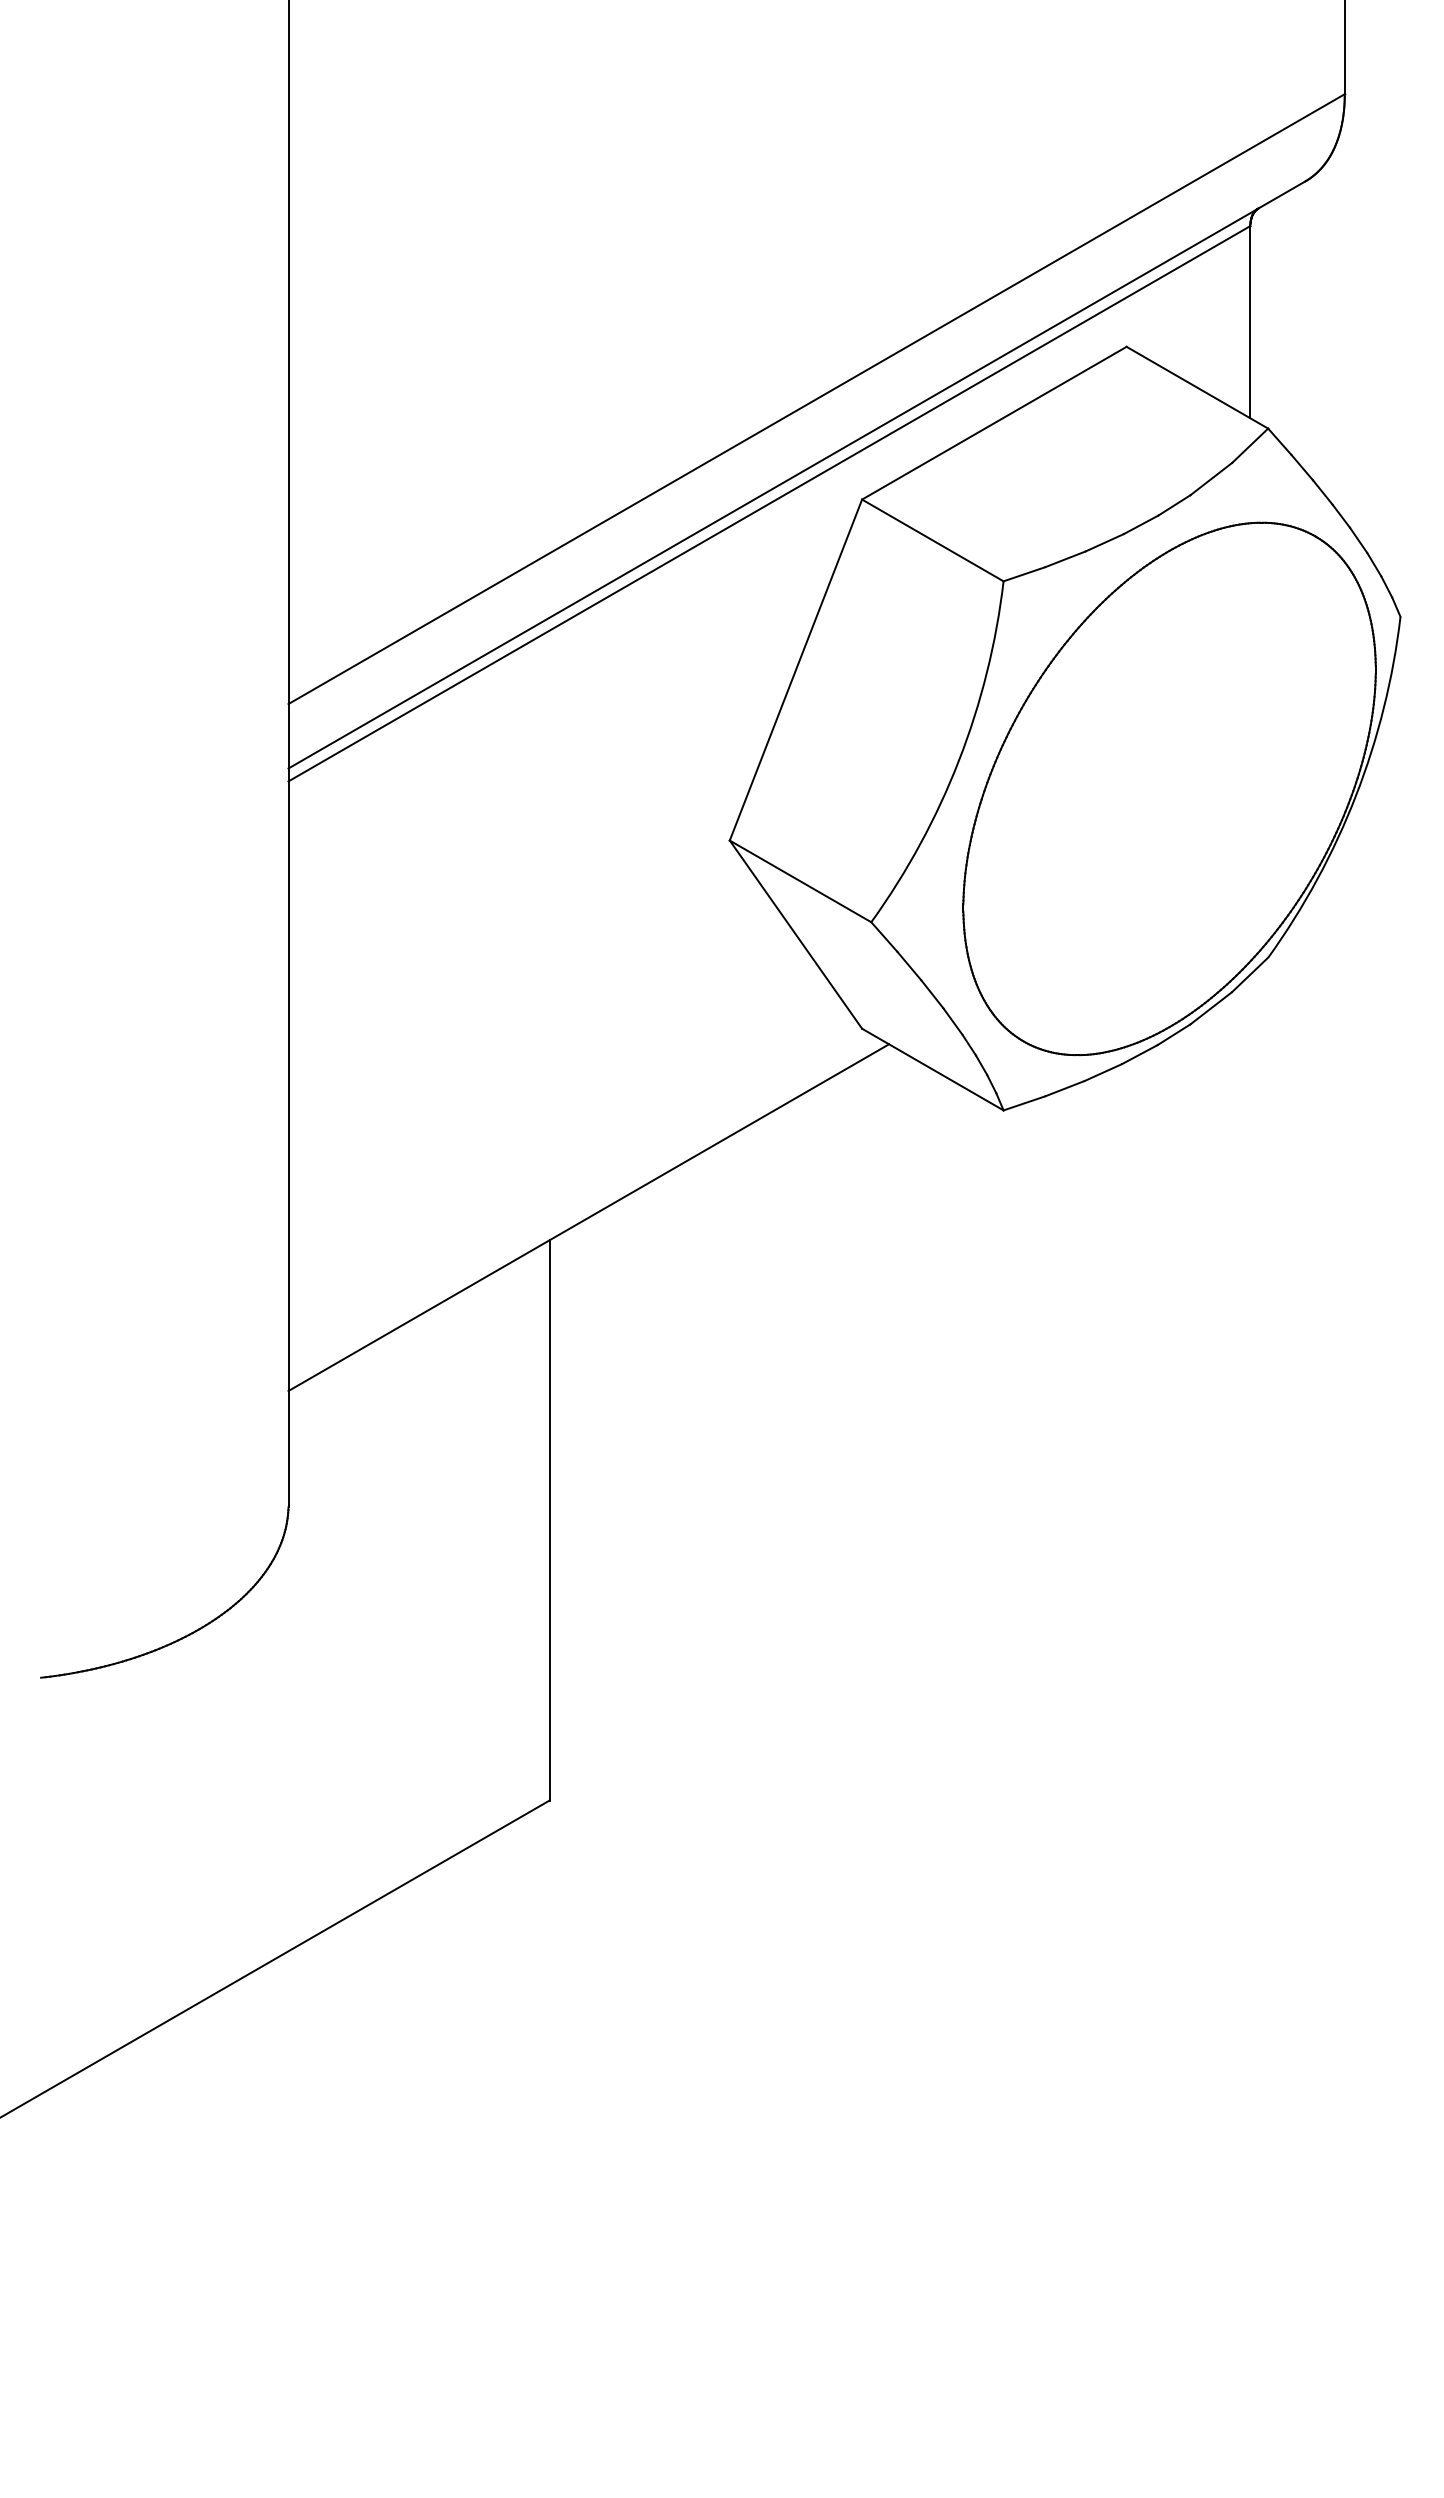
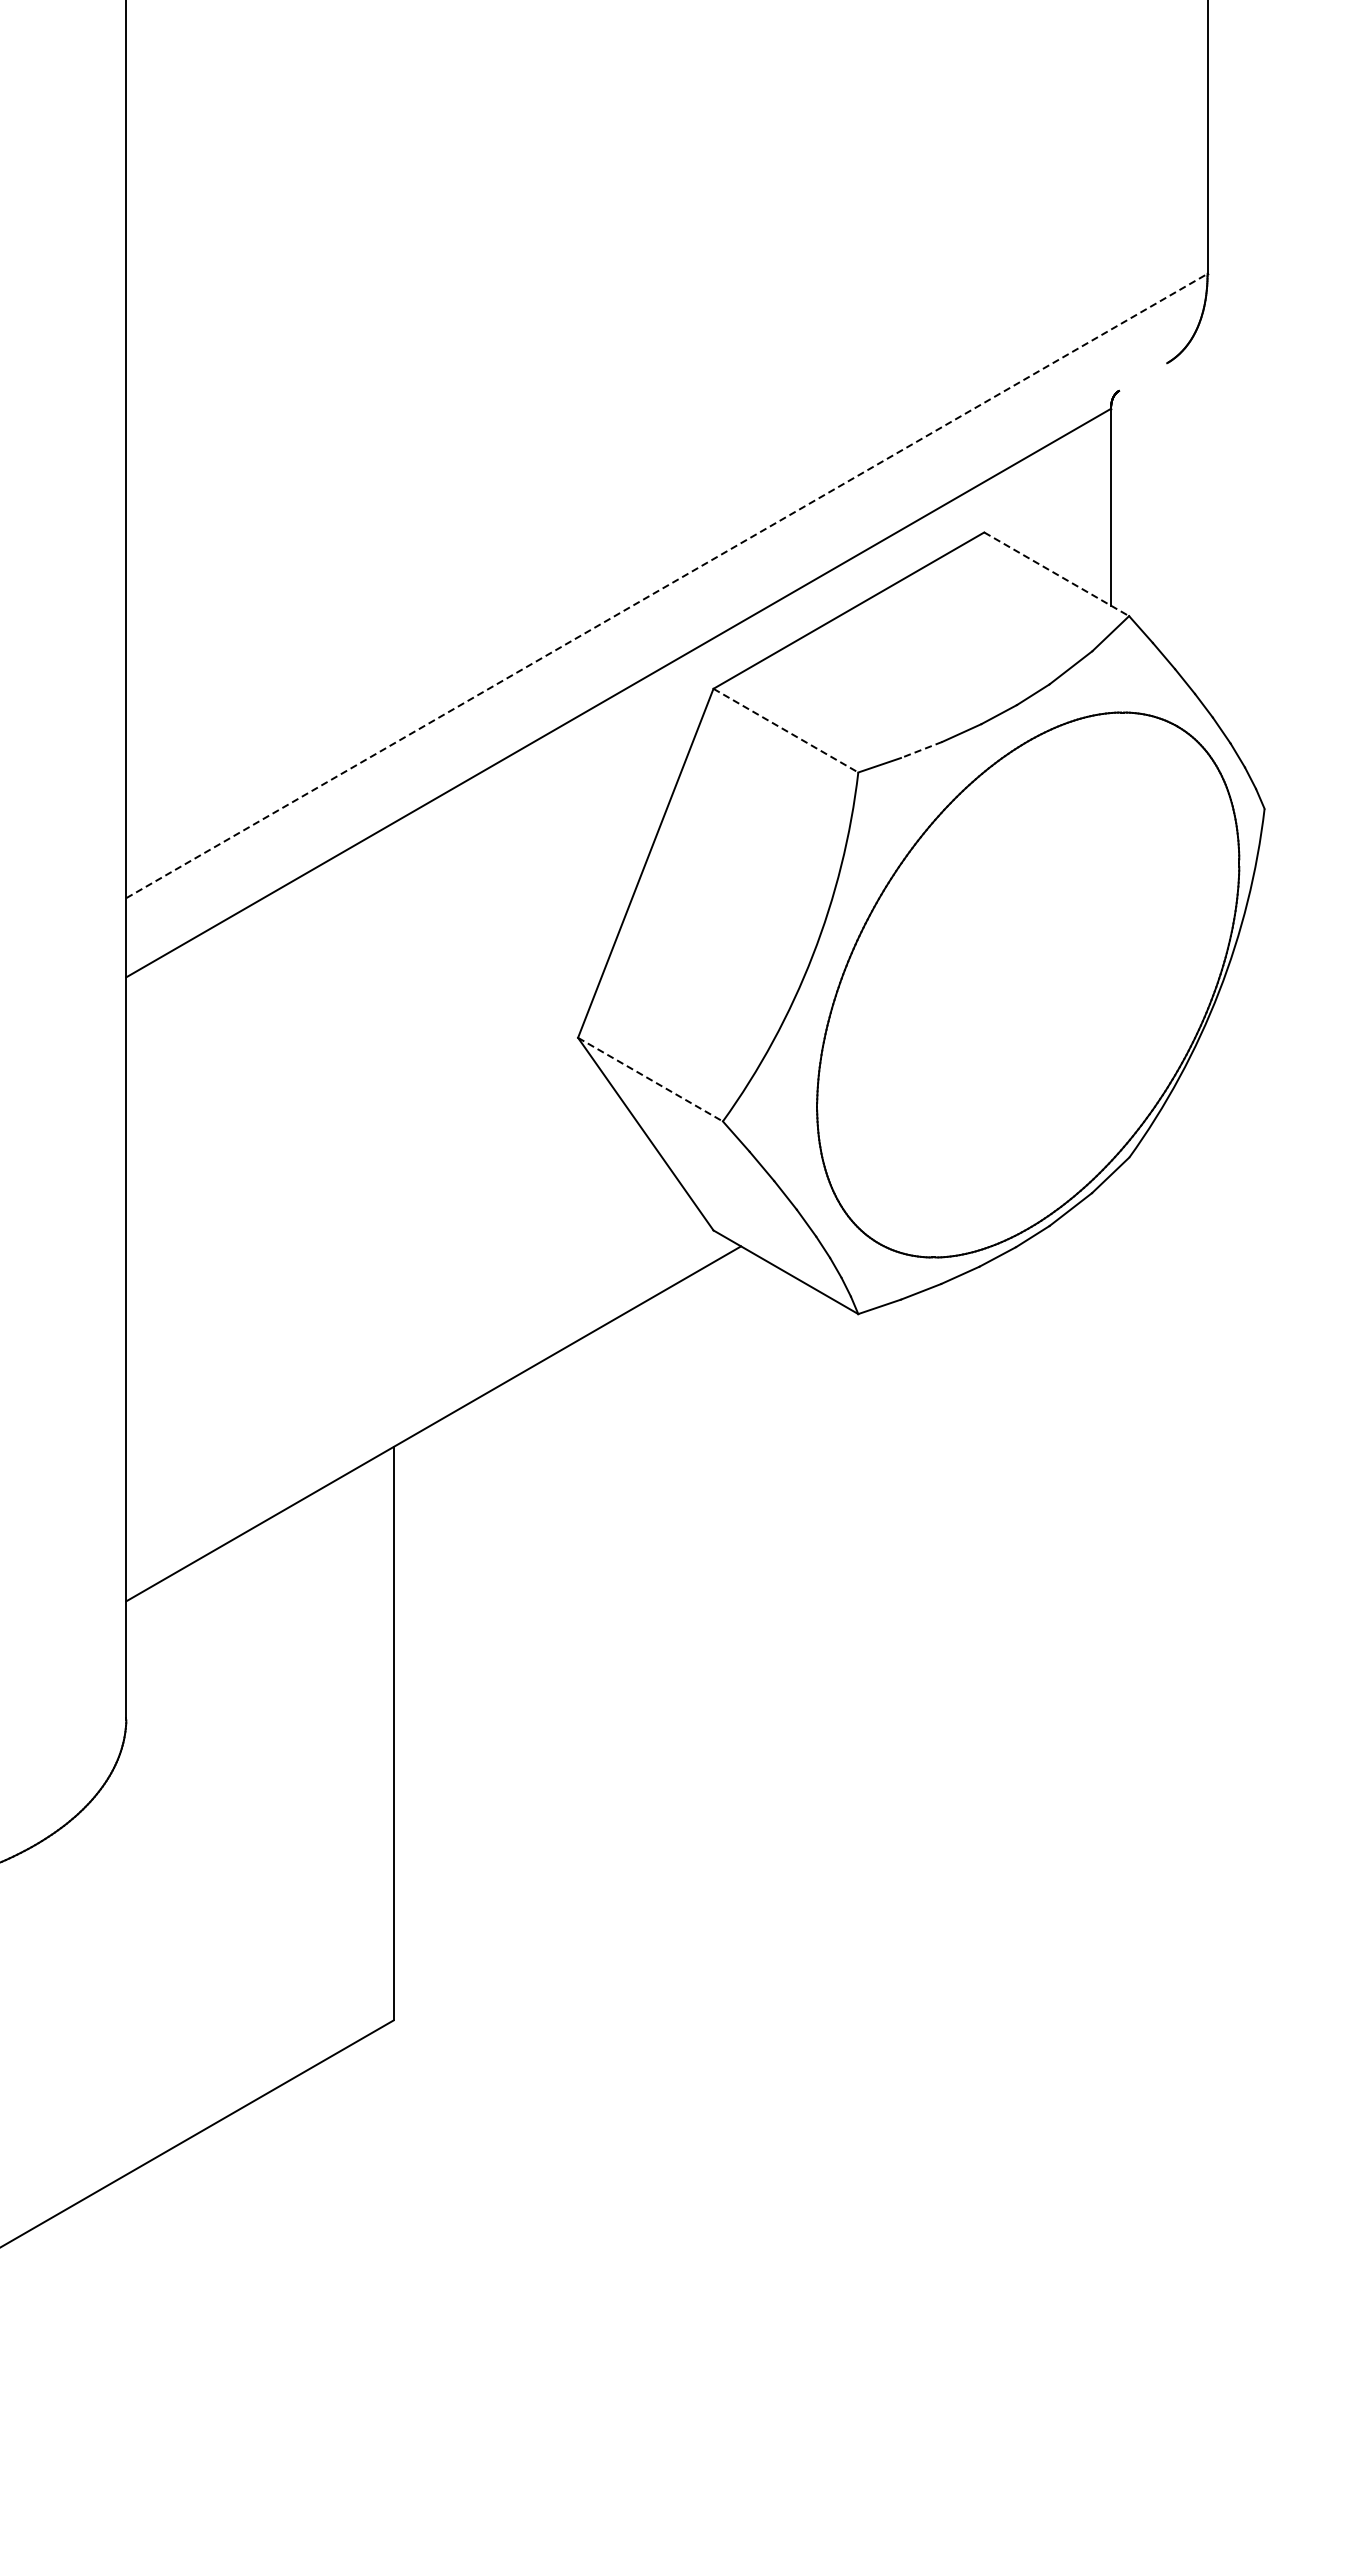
line: (1197, 387) -> (1056, 574), solid -> dashed
line: (816, 399) -> (666, 586), solid -> dashed
line: (796, 474) -> (646, 663), removed
line: (932, 540) -> (785, 730), solid -> dashed
line: (1065, 559) -> (921, 750), solid -> dashed
line: (800, 881) -> (650, 1079), solid -> dashed

